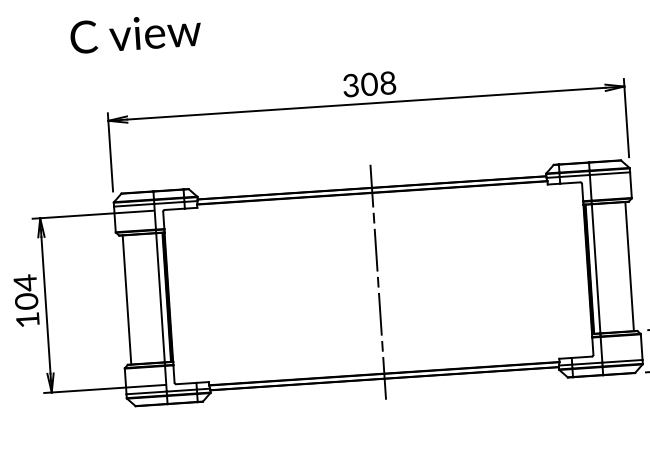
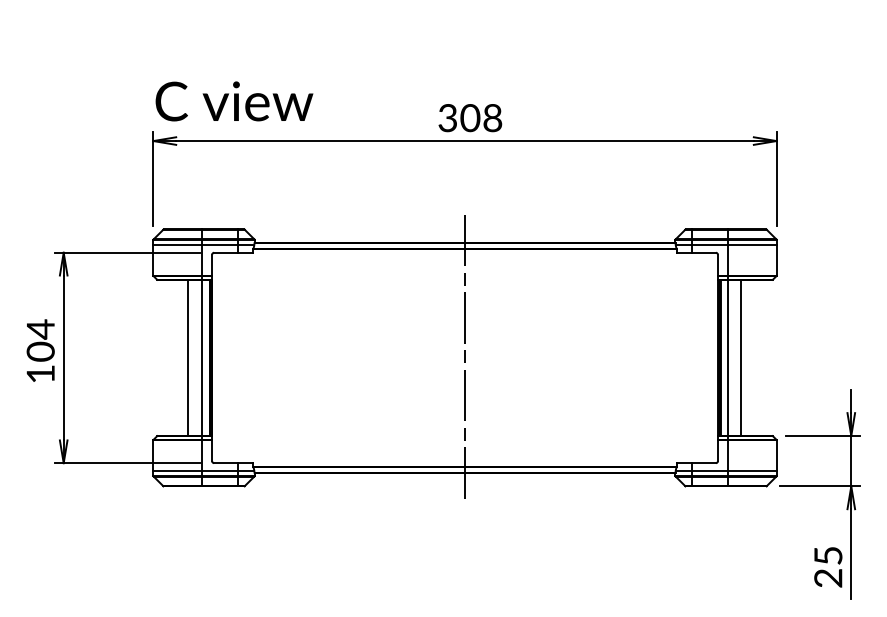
text: (135, 33) -> (234, 101), moved
line: (629, 266) -> (740, 357), moved
line: (126, 299) -> (187, 357), moved

